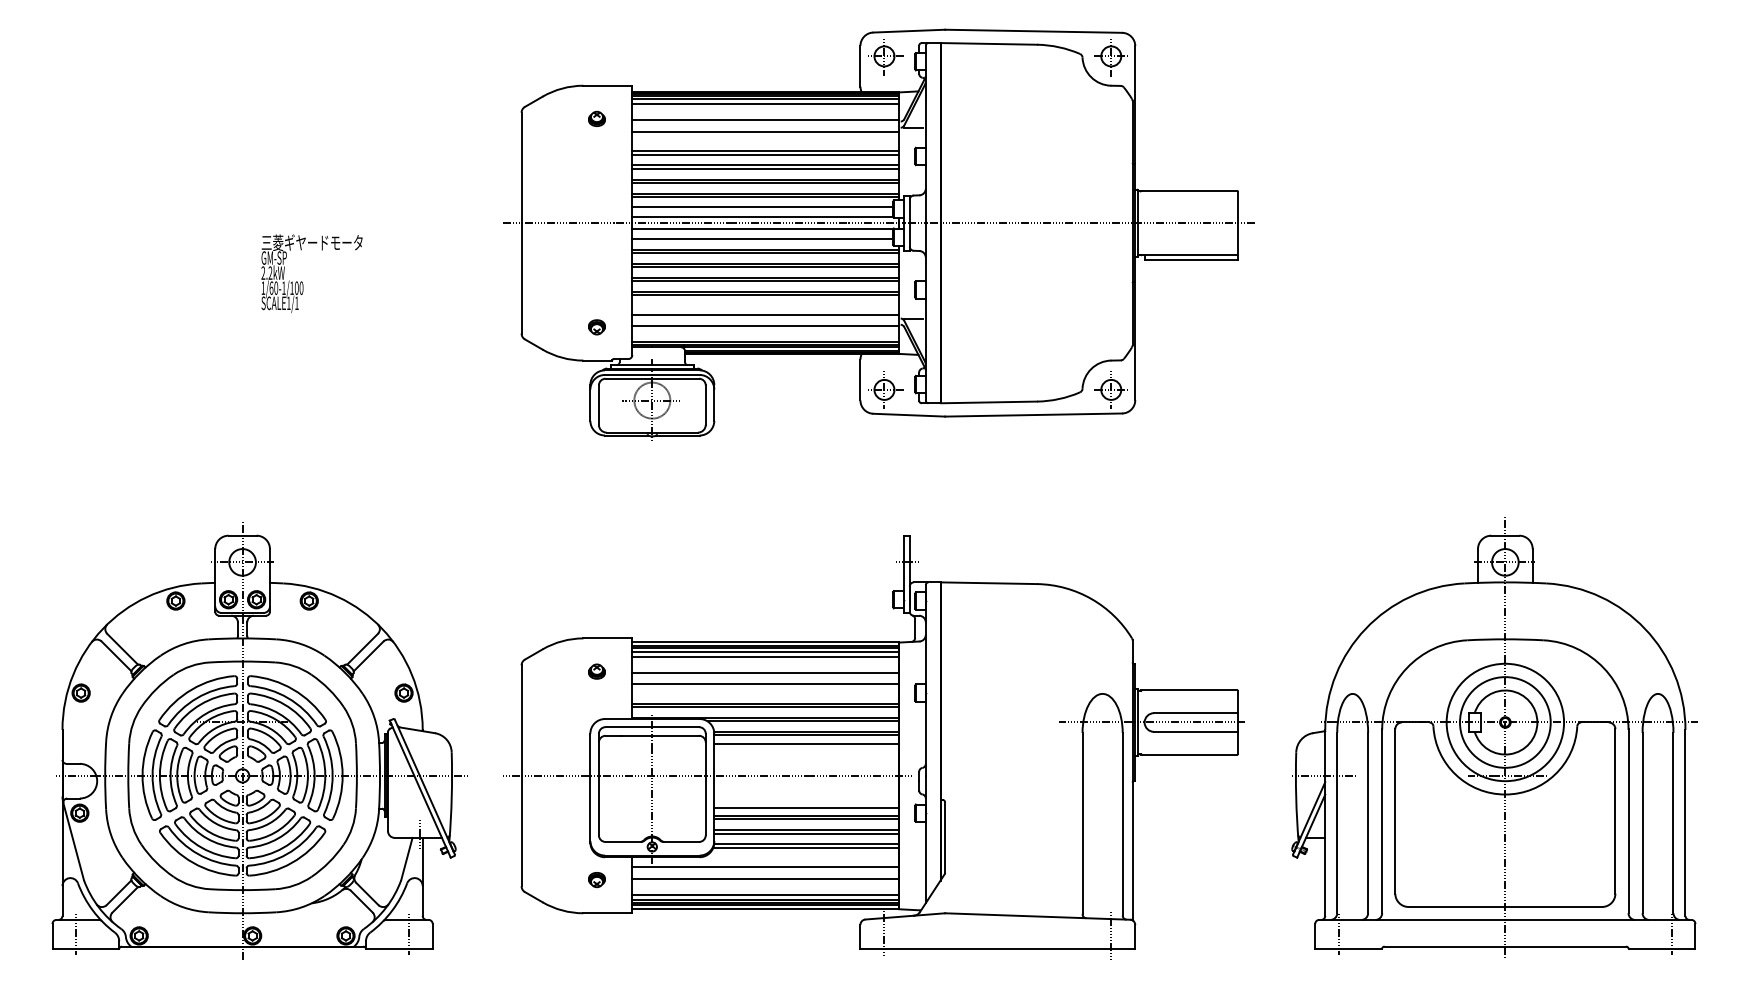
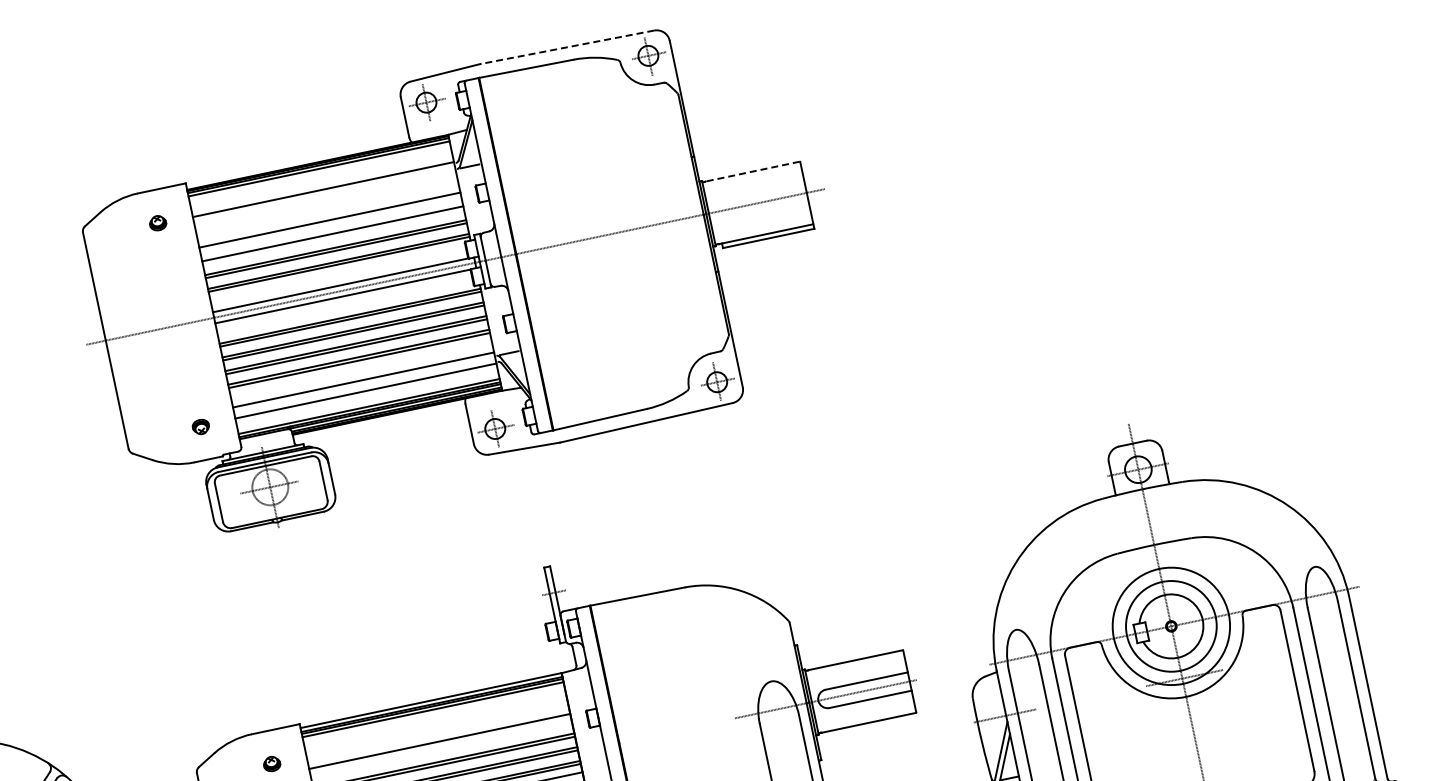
line: (1033, 31) -> (567, 47), solid -> dashed
line: (765, 104) -> (319, 174), removed
line: (765, 131) -> (325, 200), removed
line: (765, 154) -> (330, 223), removed
line: (765, 168) -> (333, 236), removed
line: (1188, 191) -> (751, 172), solid -> dashed
line: (762, 207) -> (338, 275), removed
line: (762, 238) -> (344, 305), removed
line: (765, 657) -> (434, 715), removed
line: (765, 672) -> (437, 730), removed

